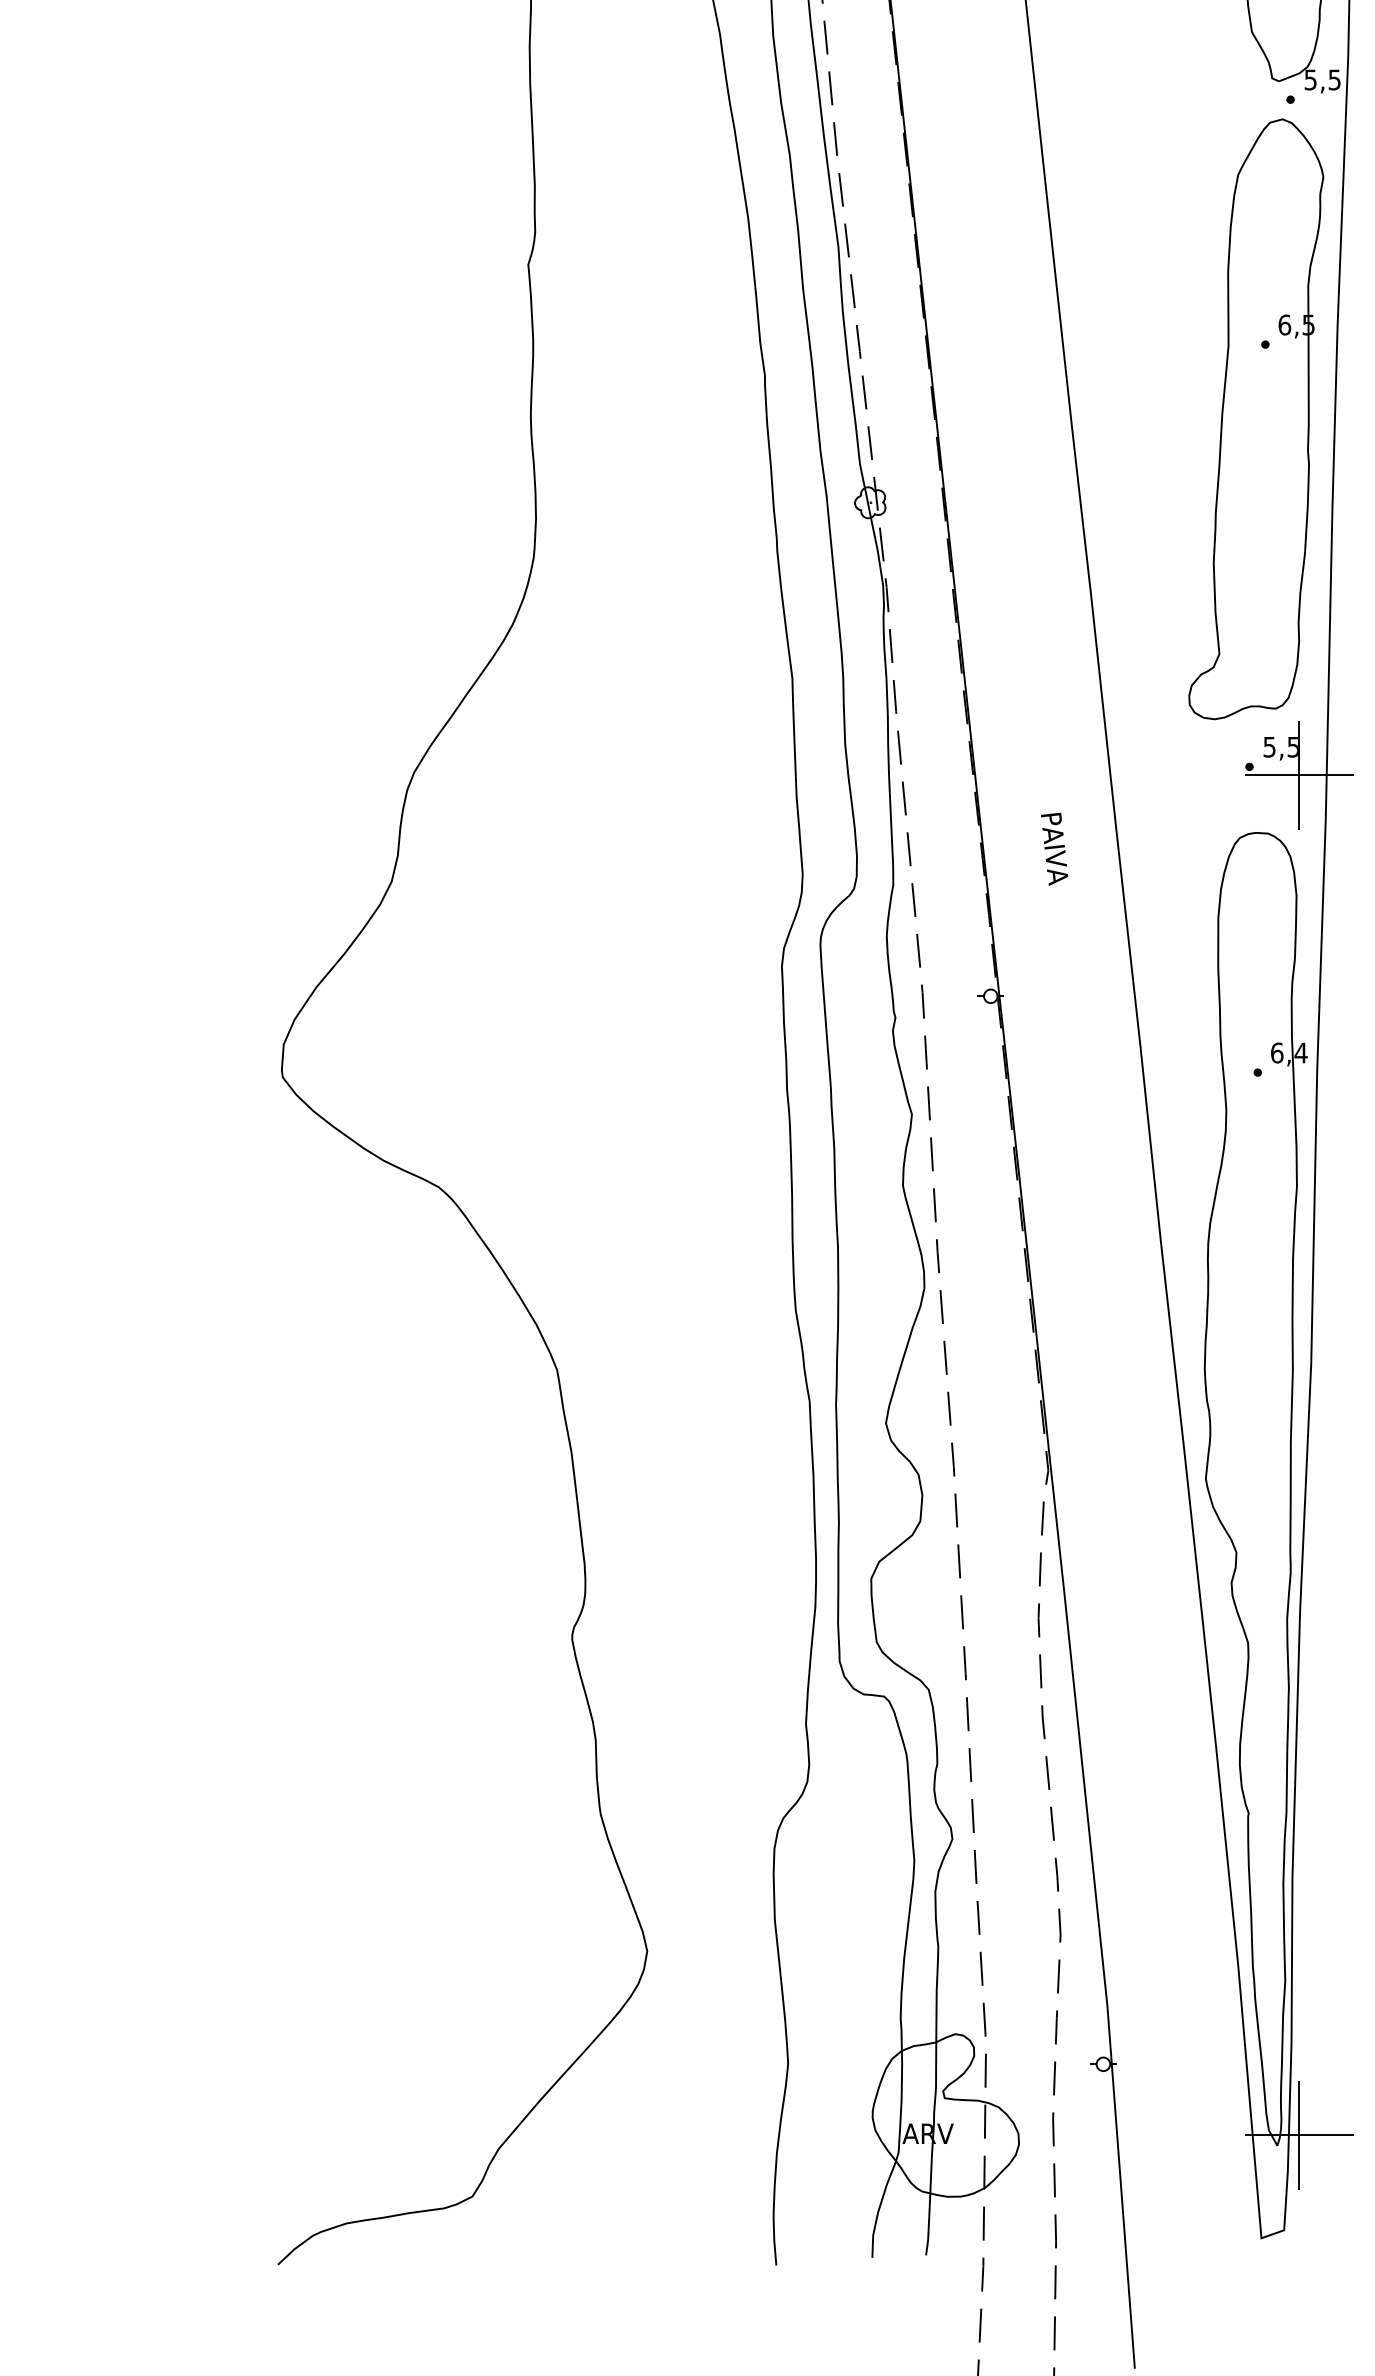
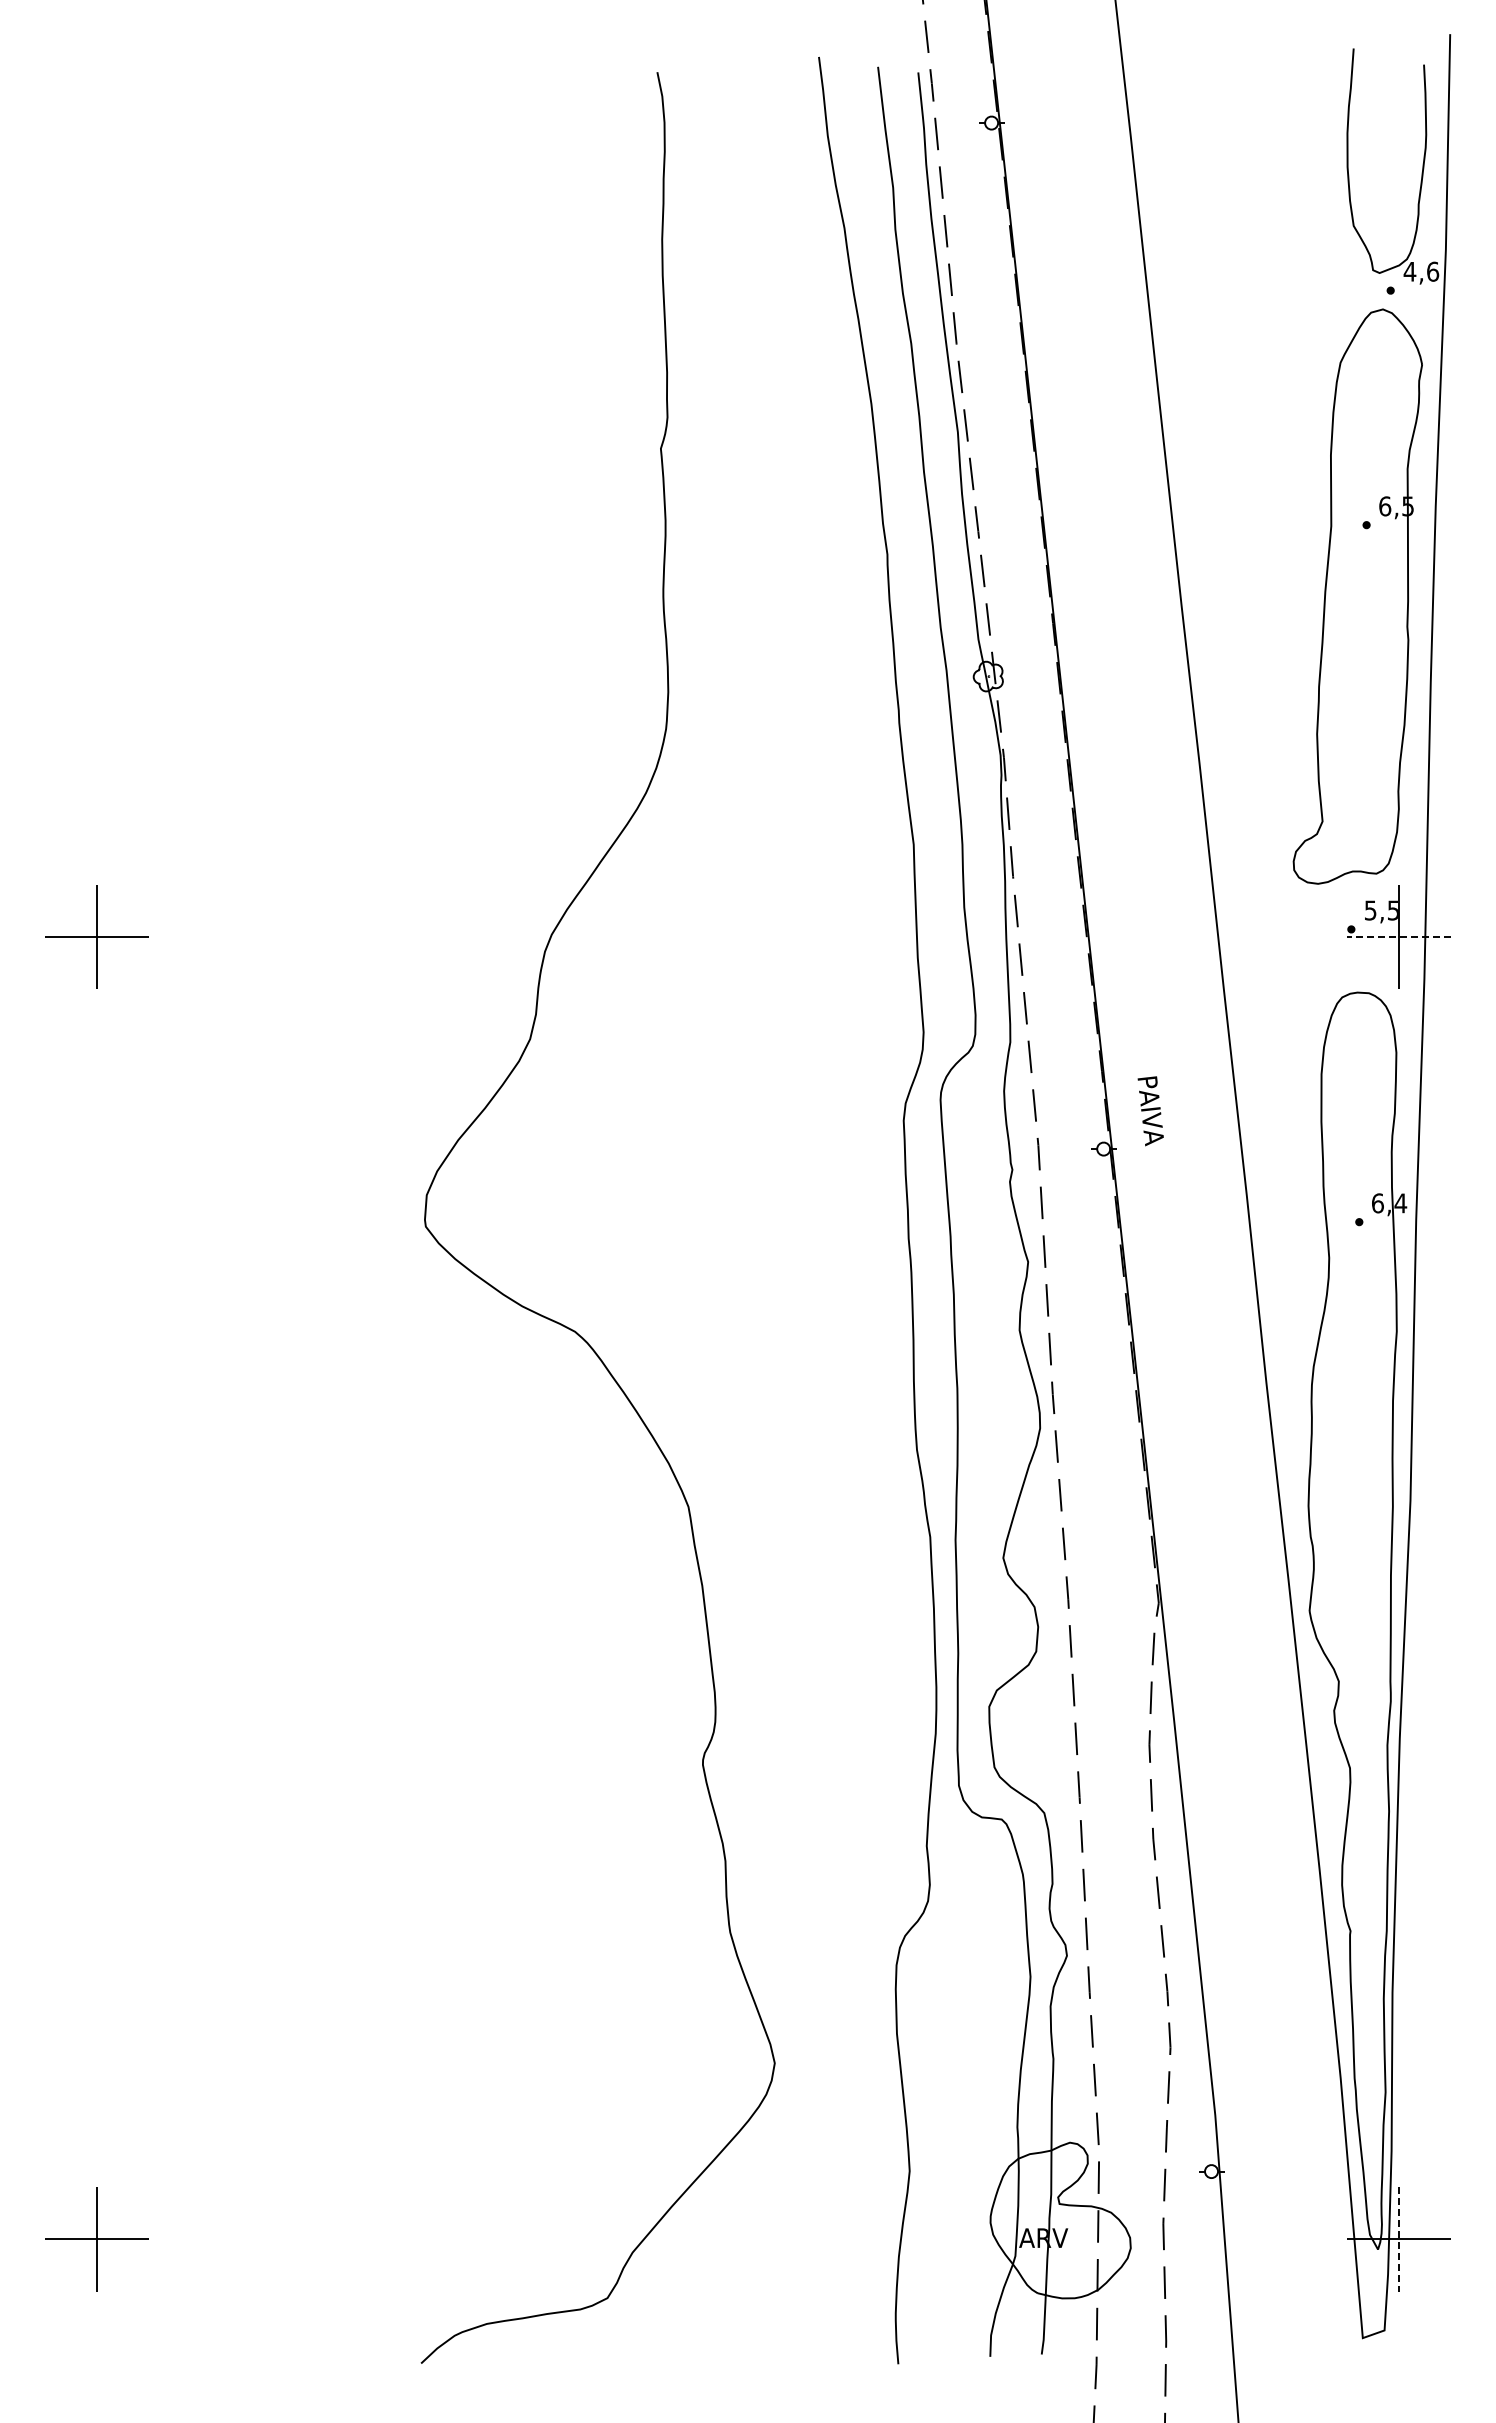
text: (1322, 79) -> (1421, 271), 5,5 -> 4,6
line: (1298, 775) -> (1398, 937), solid -> dashed
text: (1054, 849) -> (1150, 1111), moved
line: (1299, 2135) -> (1399, 2239), solid -> dashed

